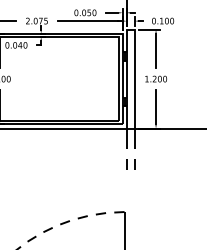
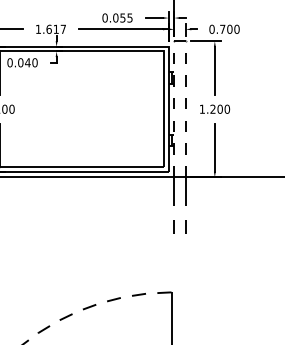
text: (94, 12) -> (129, 17), 0.050 -> 0.055
text: (36, 20) -> (50, 28), 2.075 -> 1.617
text: (161, 20) -> (222, 28), 0.100 -> 0.700
line: (131, 29) -> (180, 41), solid -> dashed

